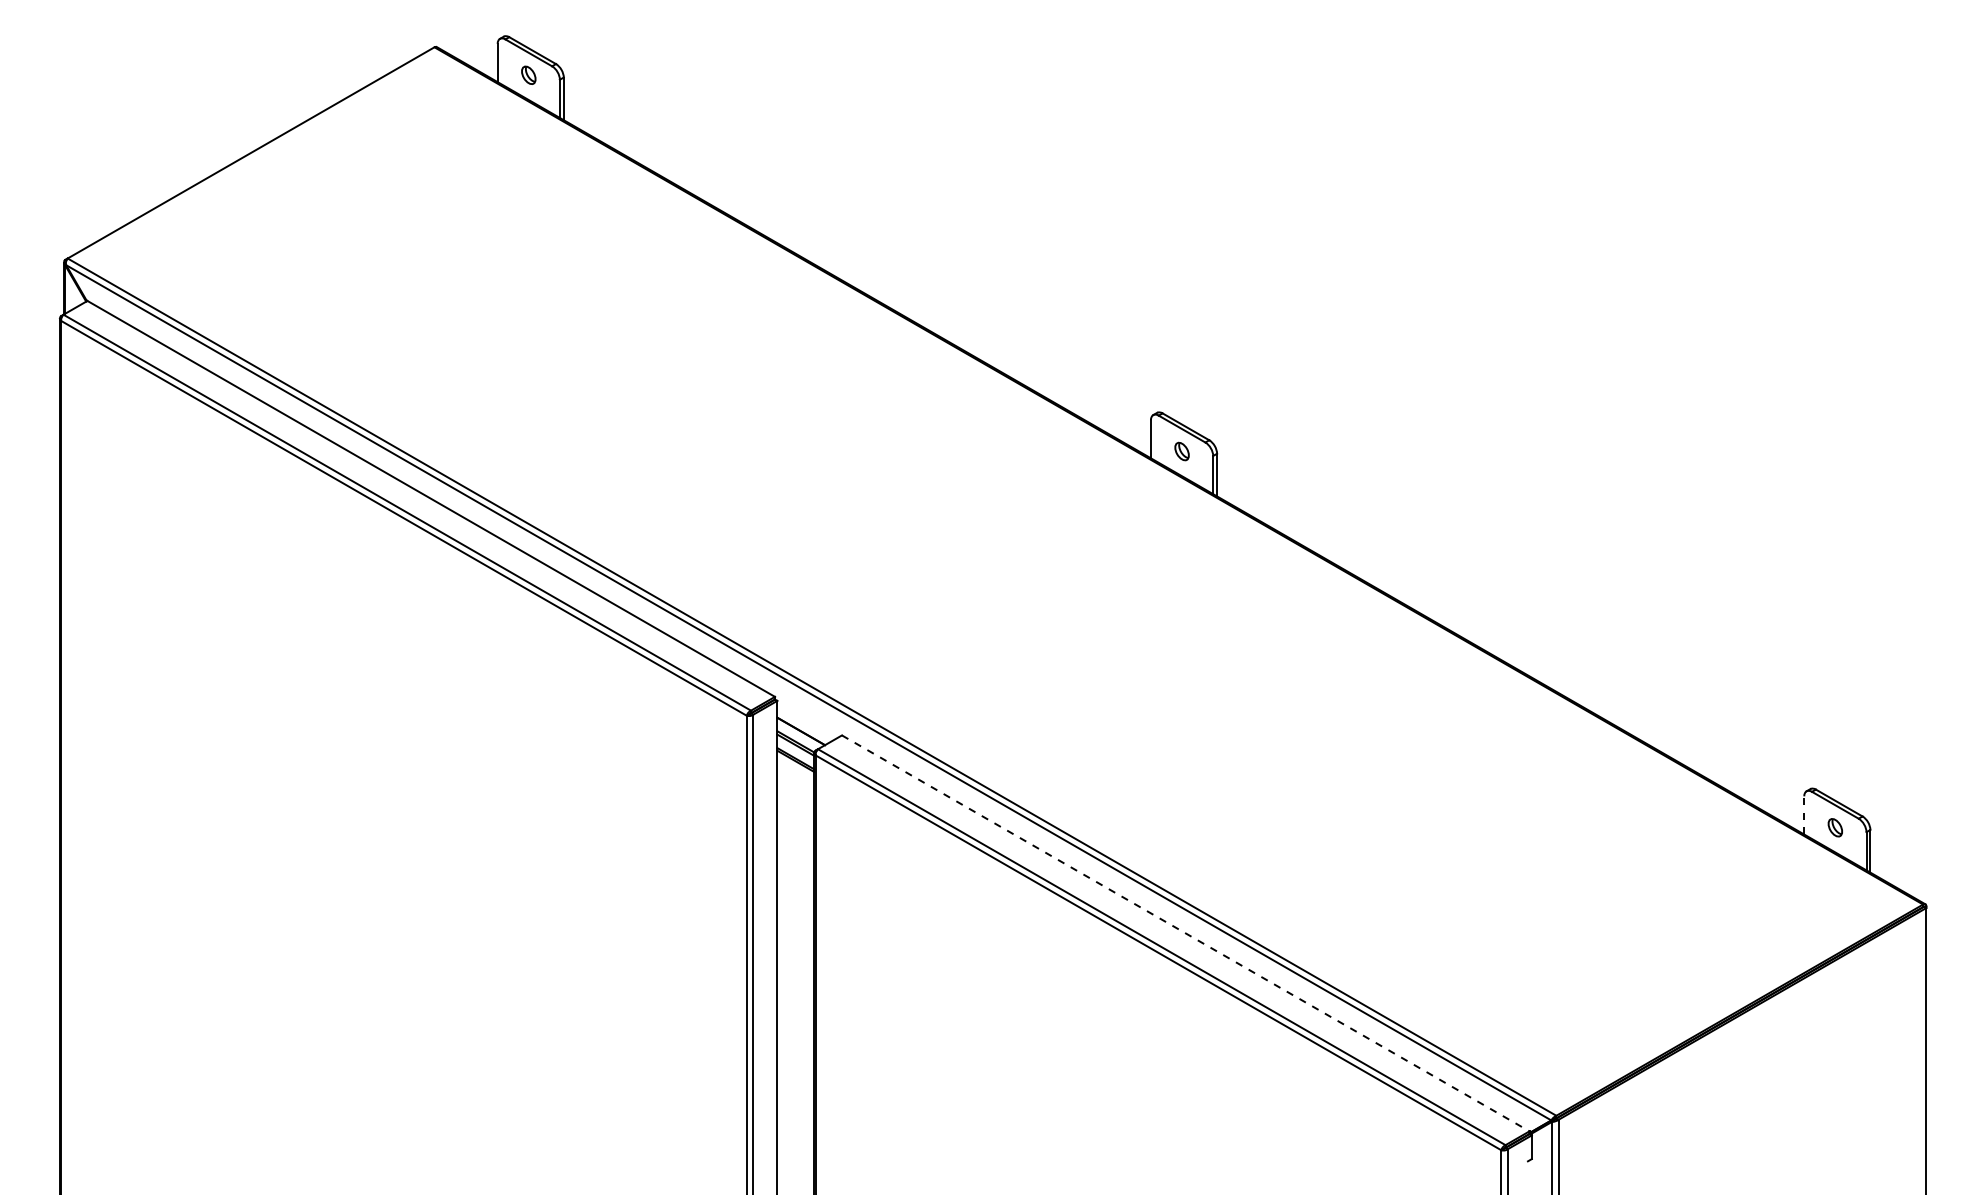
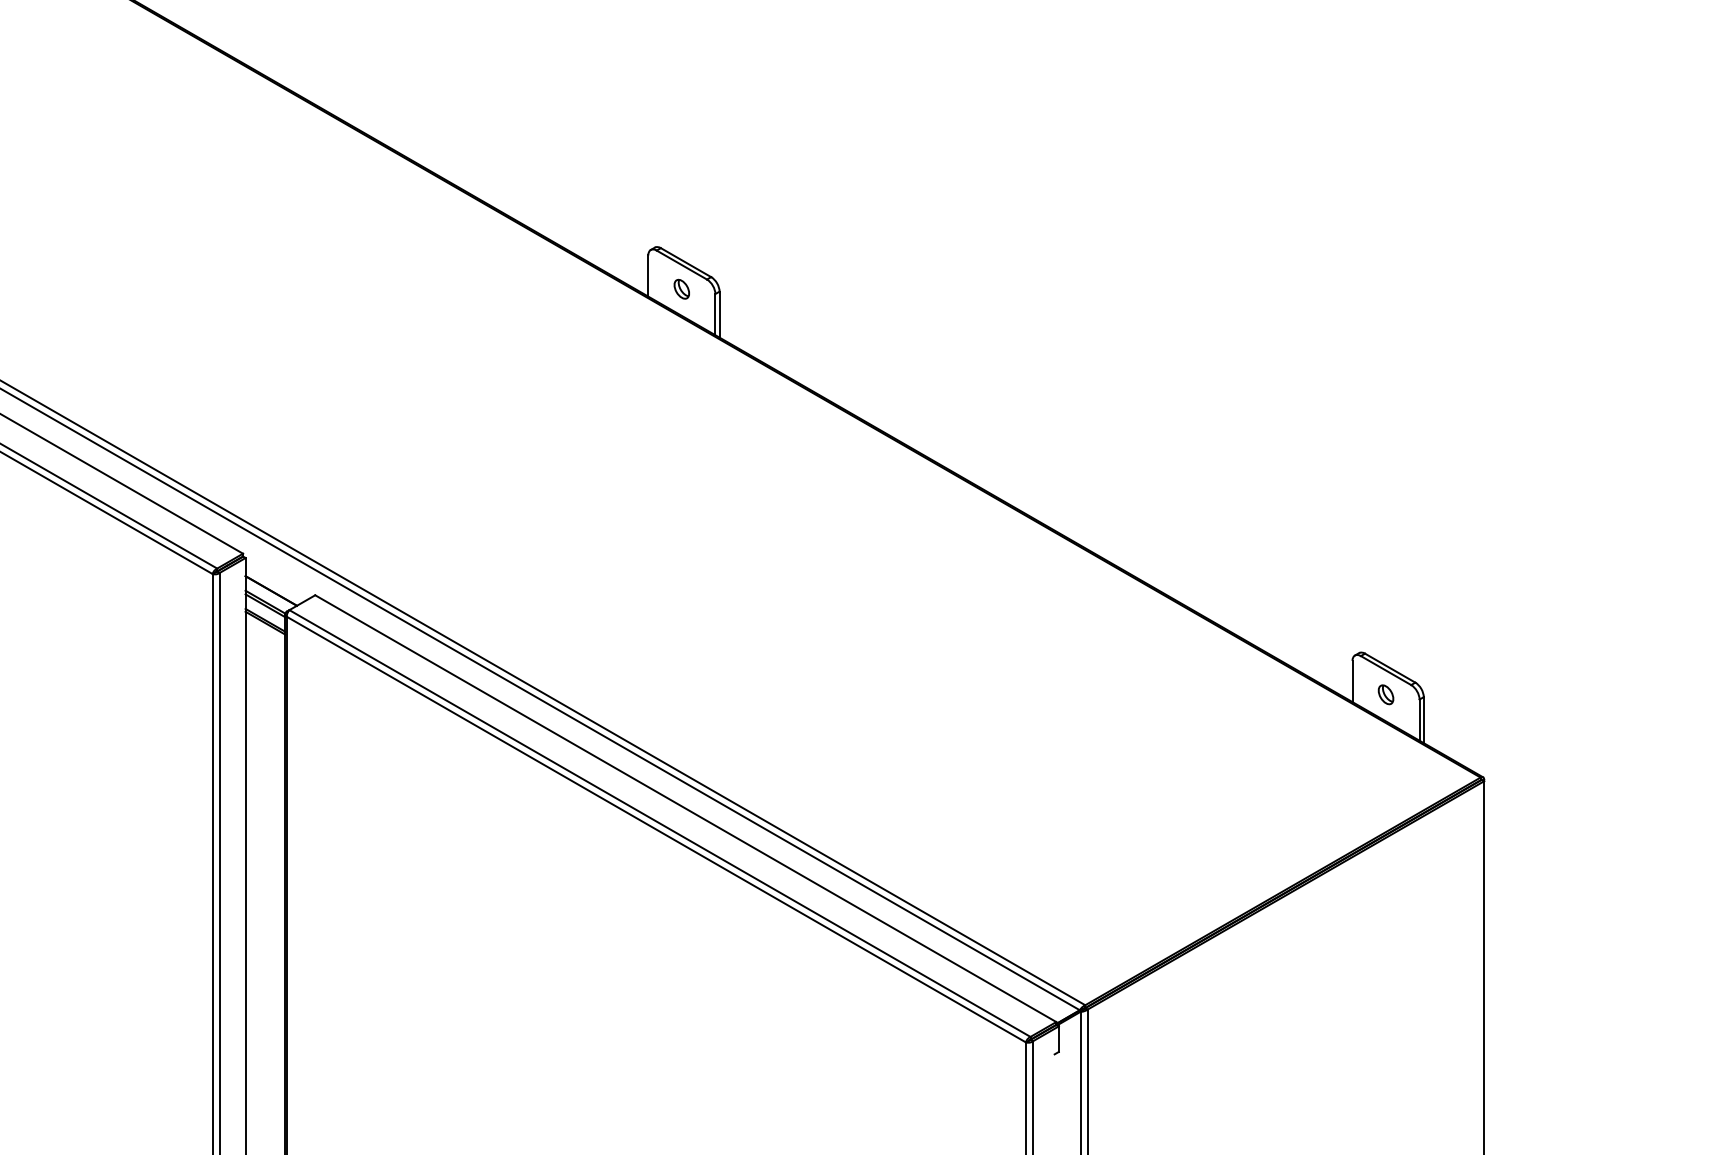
line: (1804, 814) -> (1352, 680), dashed -> solid
line: (1185, 933) -> (685, 808), dashed -> solid

